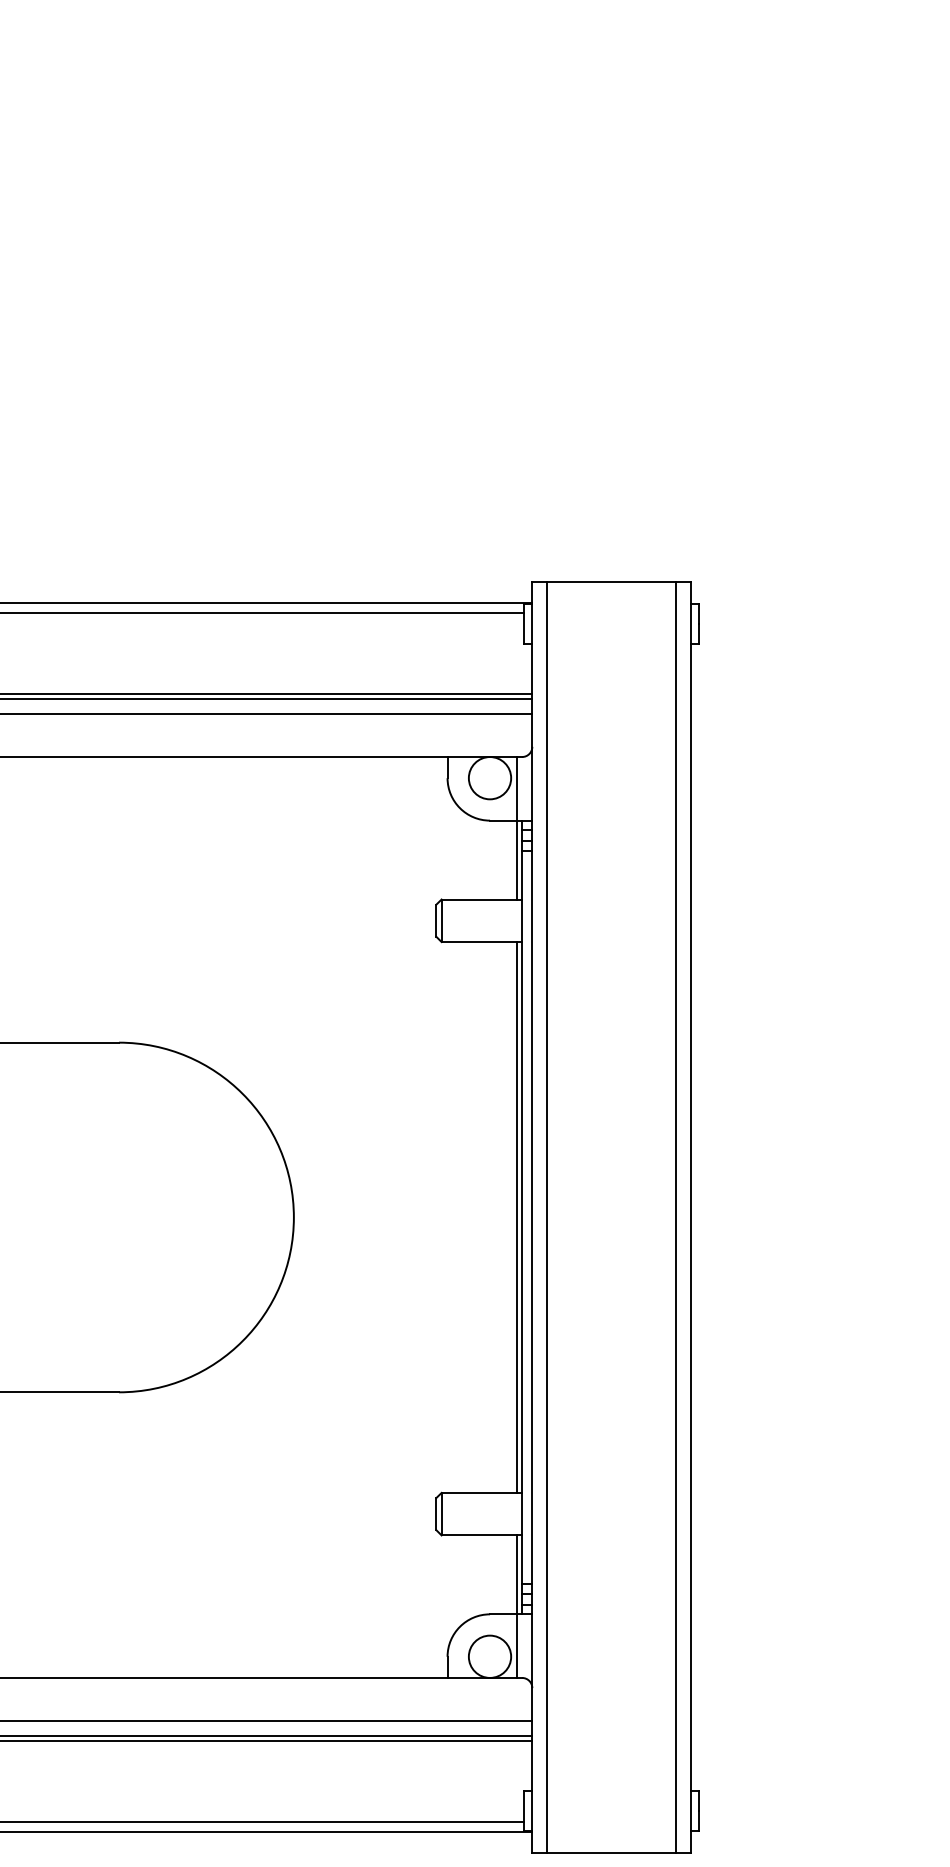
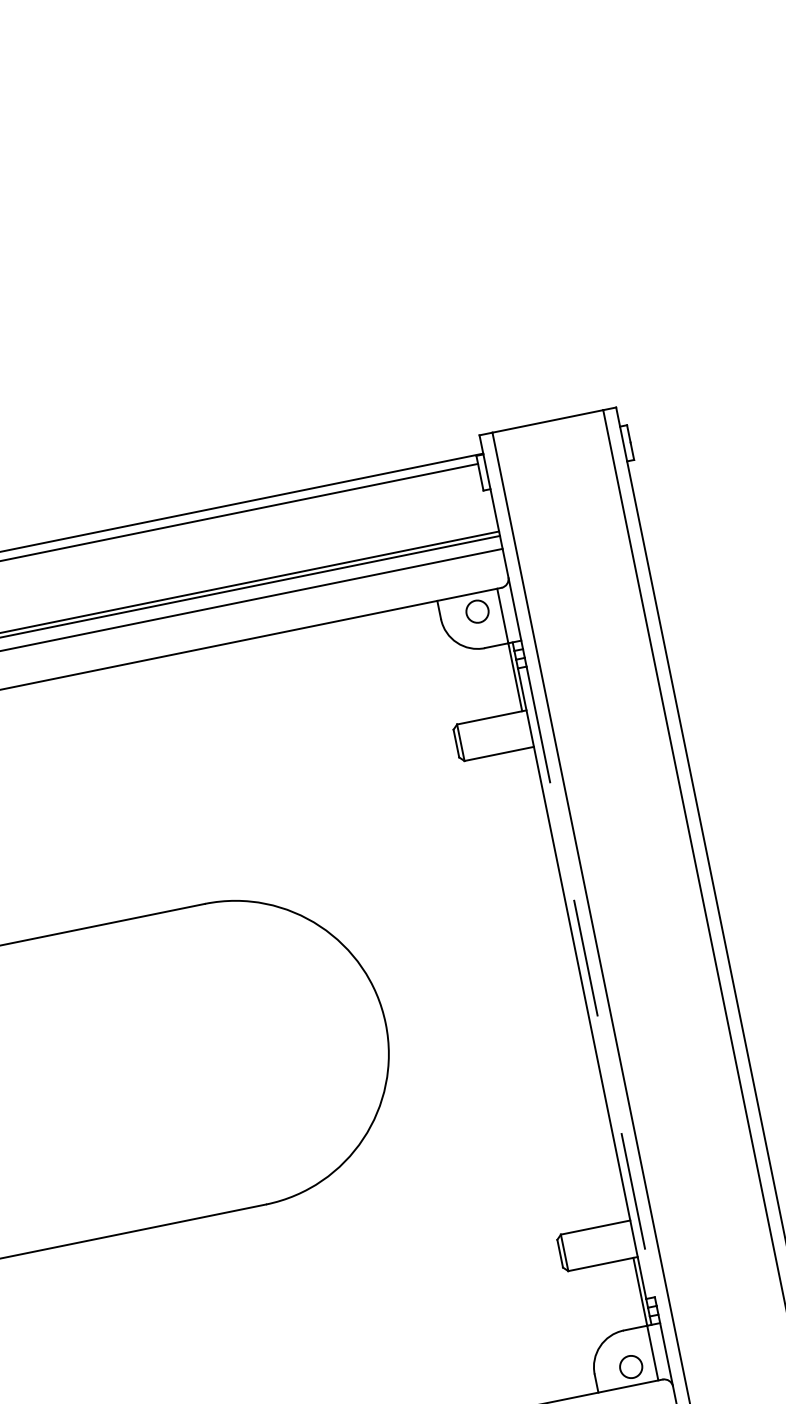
circle: (489, 778) -> (477, 612), size x0.6
line: (517, 1217) -> (577, 984), removed
line: (532, 1217) -> (590, 981), solid -> dashed
circle: (489, 1656) -> (630, 1366), size x0.6

